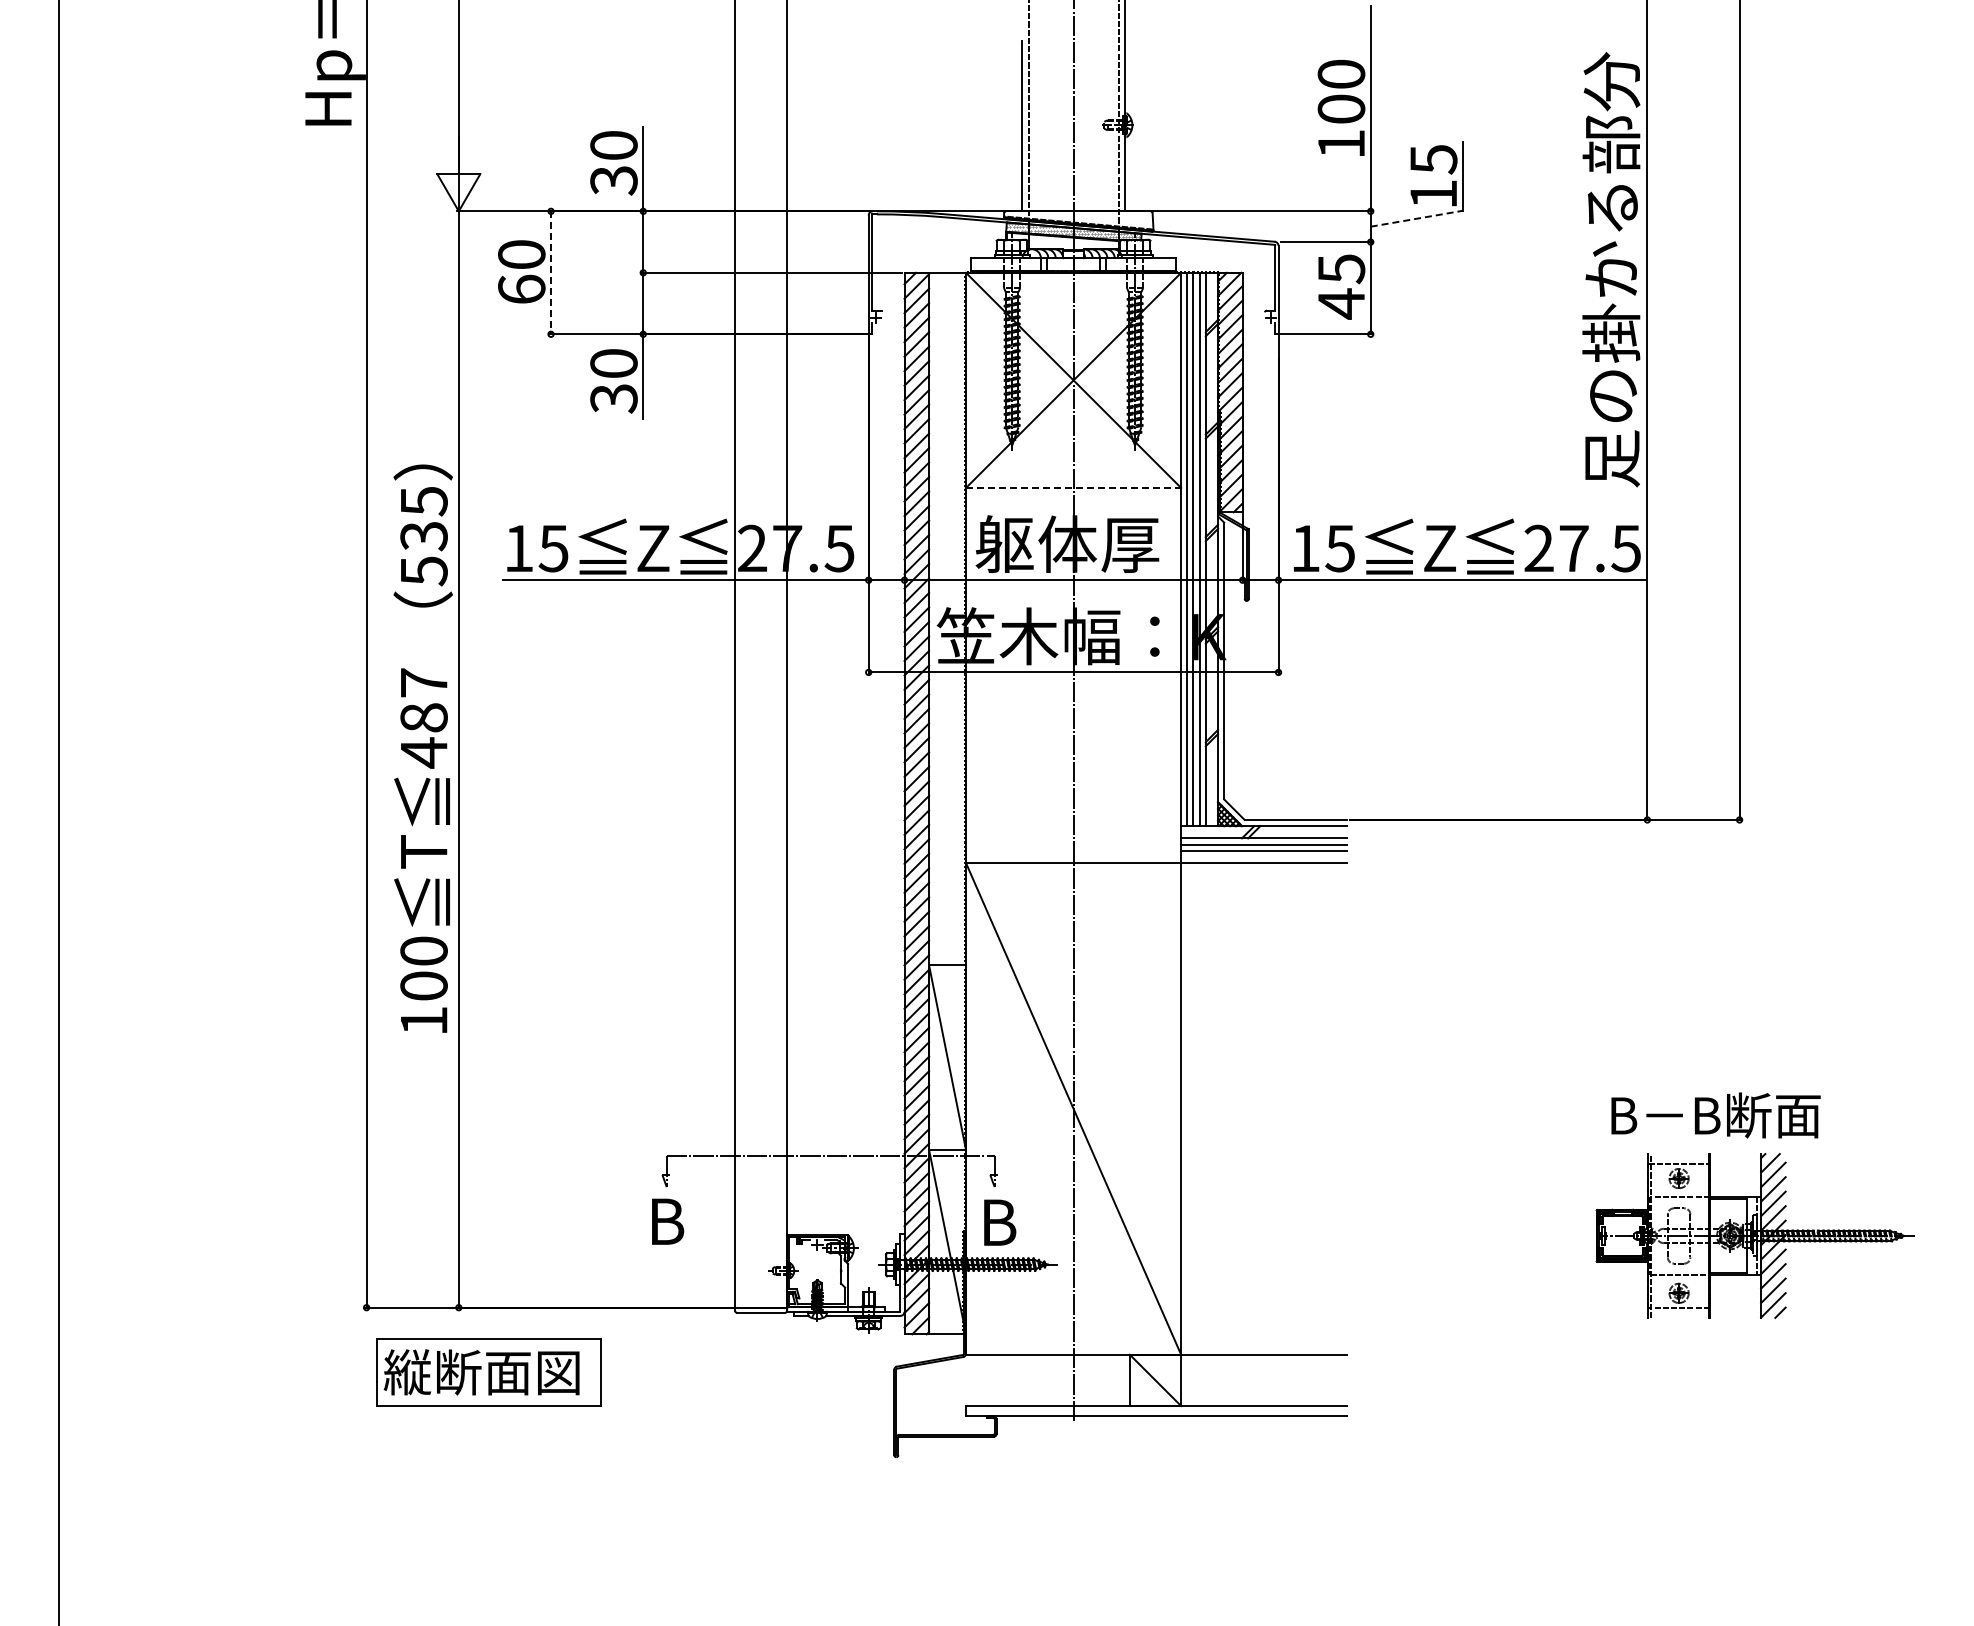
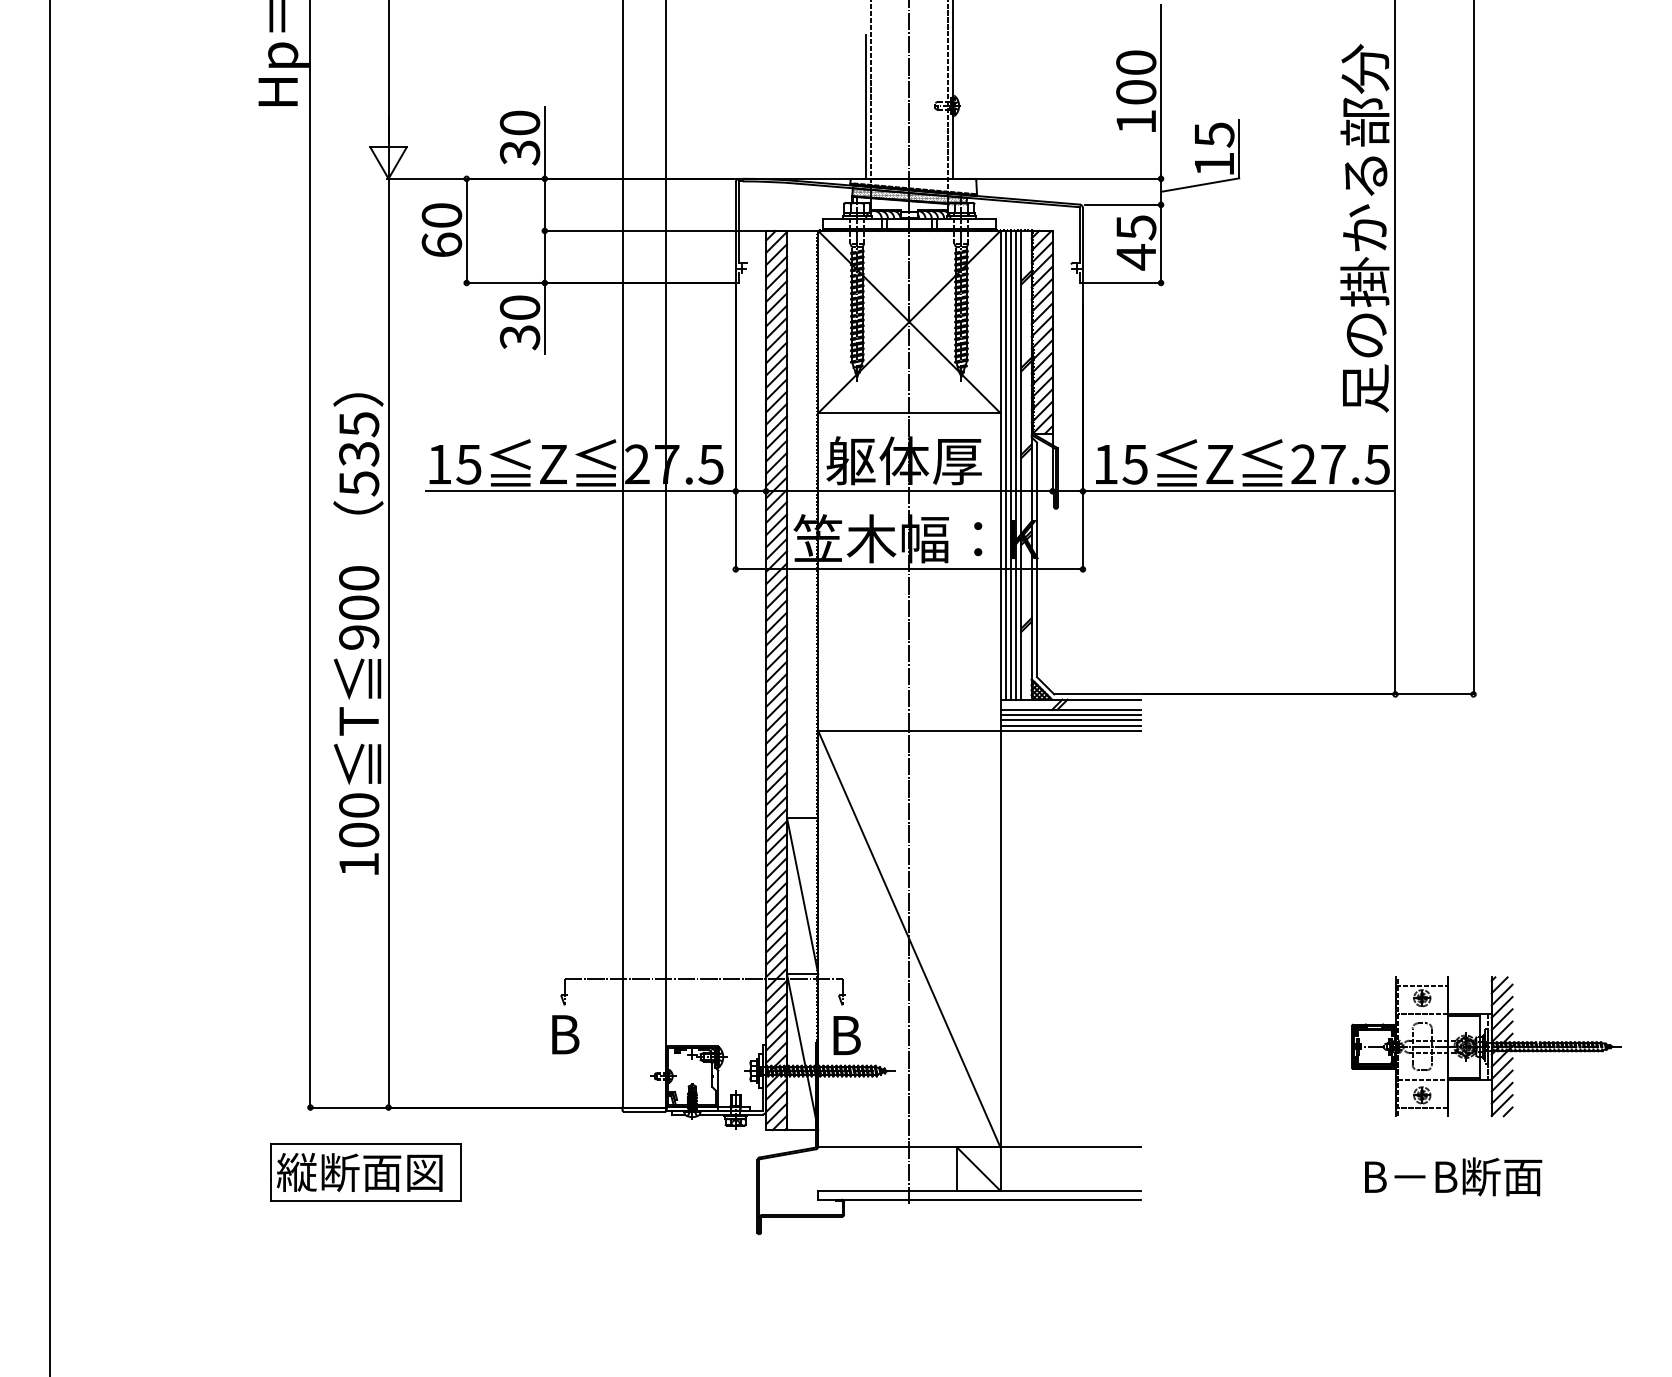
line: (1416, 218) -> (1199, 184), dashed -> solid
line: (551, 273) -> (467, 231), dashed -> solid
line: (1073, 488) -> (909, 413), dashed -> solid
text: (423, 718) -> (358, 608), 487 -> 900
line: (1264, 856) -> (1071, 725), added
text: (1715, 1115) -> (1453, 1176), moved
part: (488, 1372) -> (365, 1172), moved

